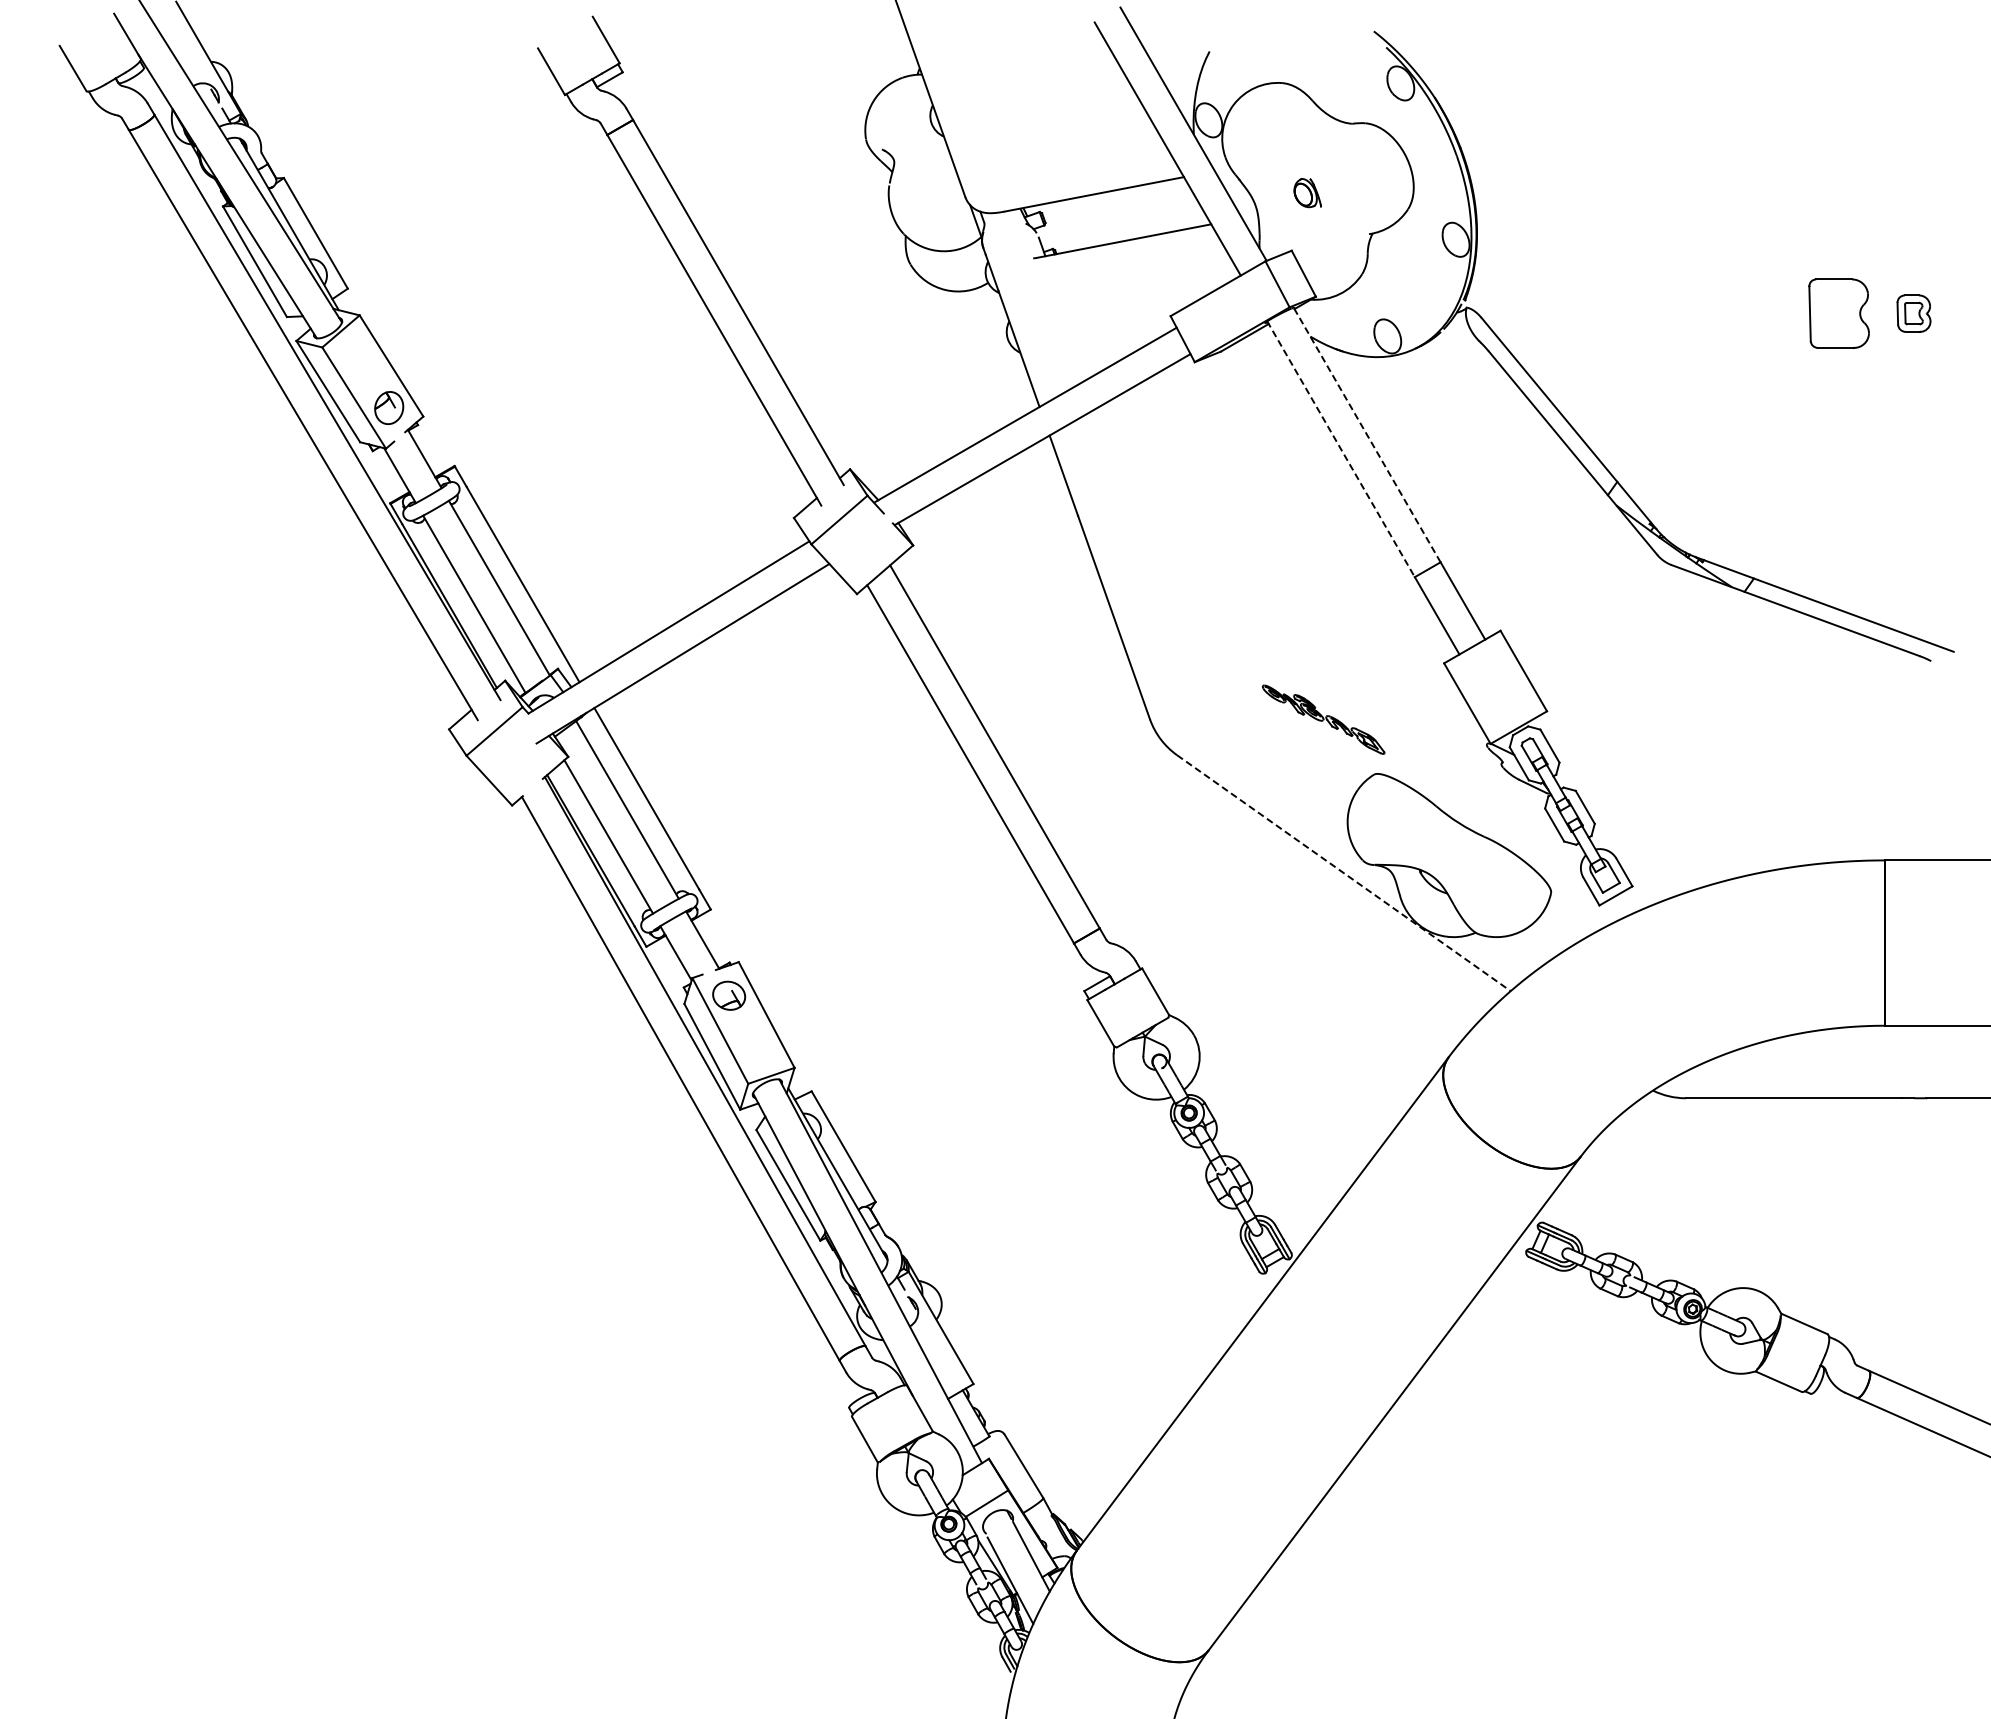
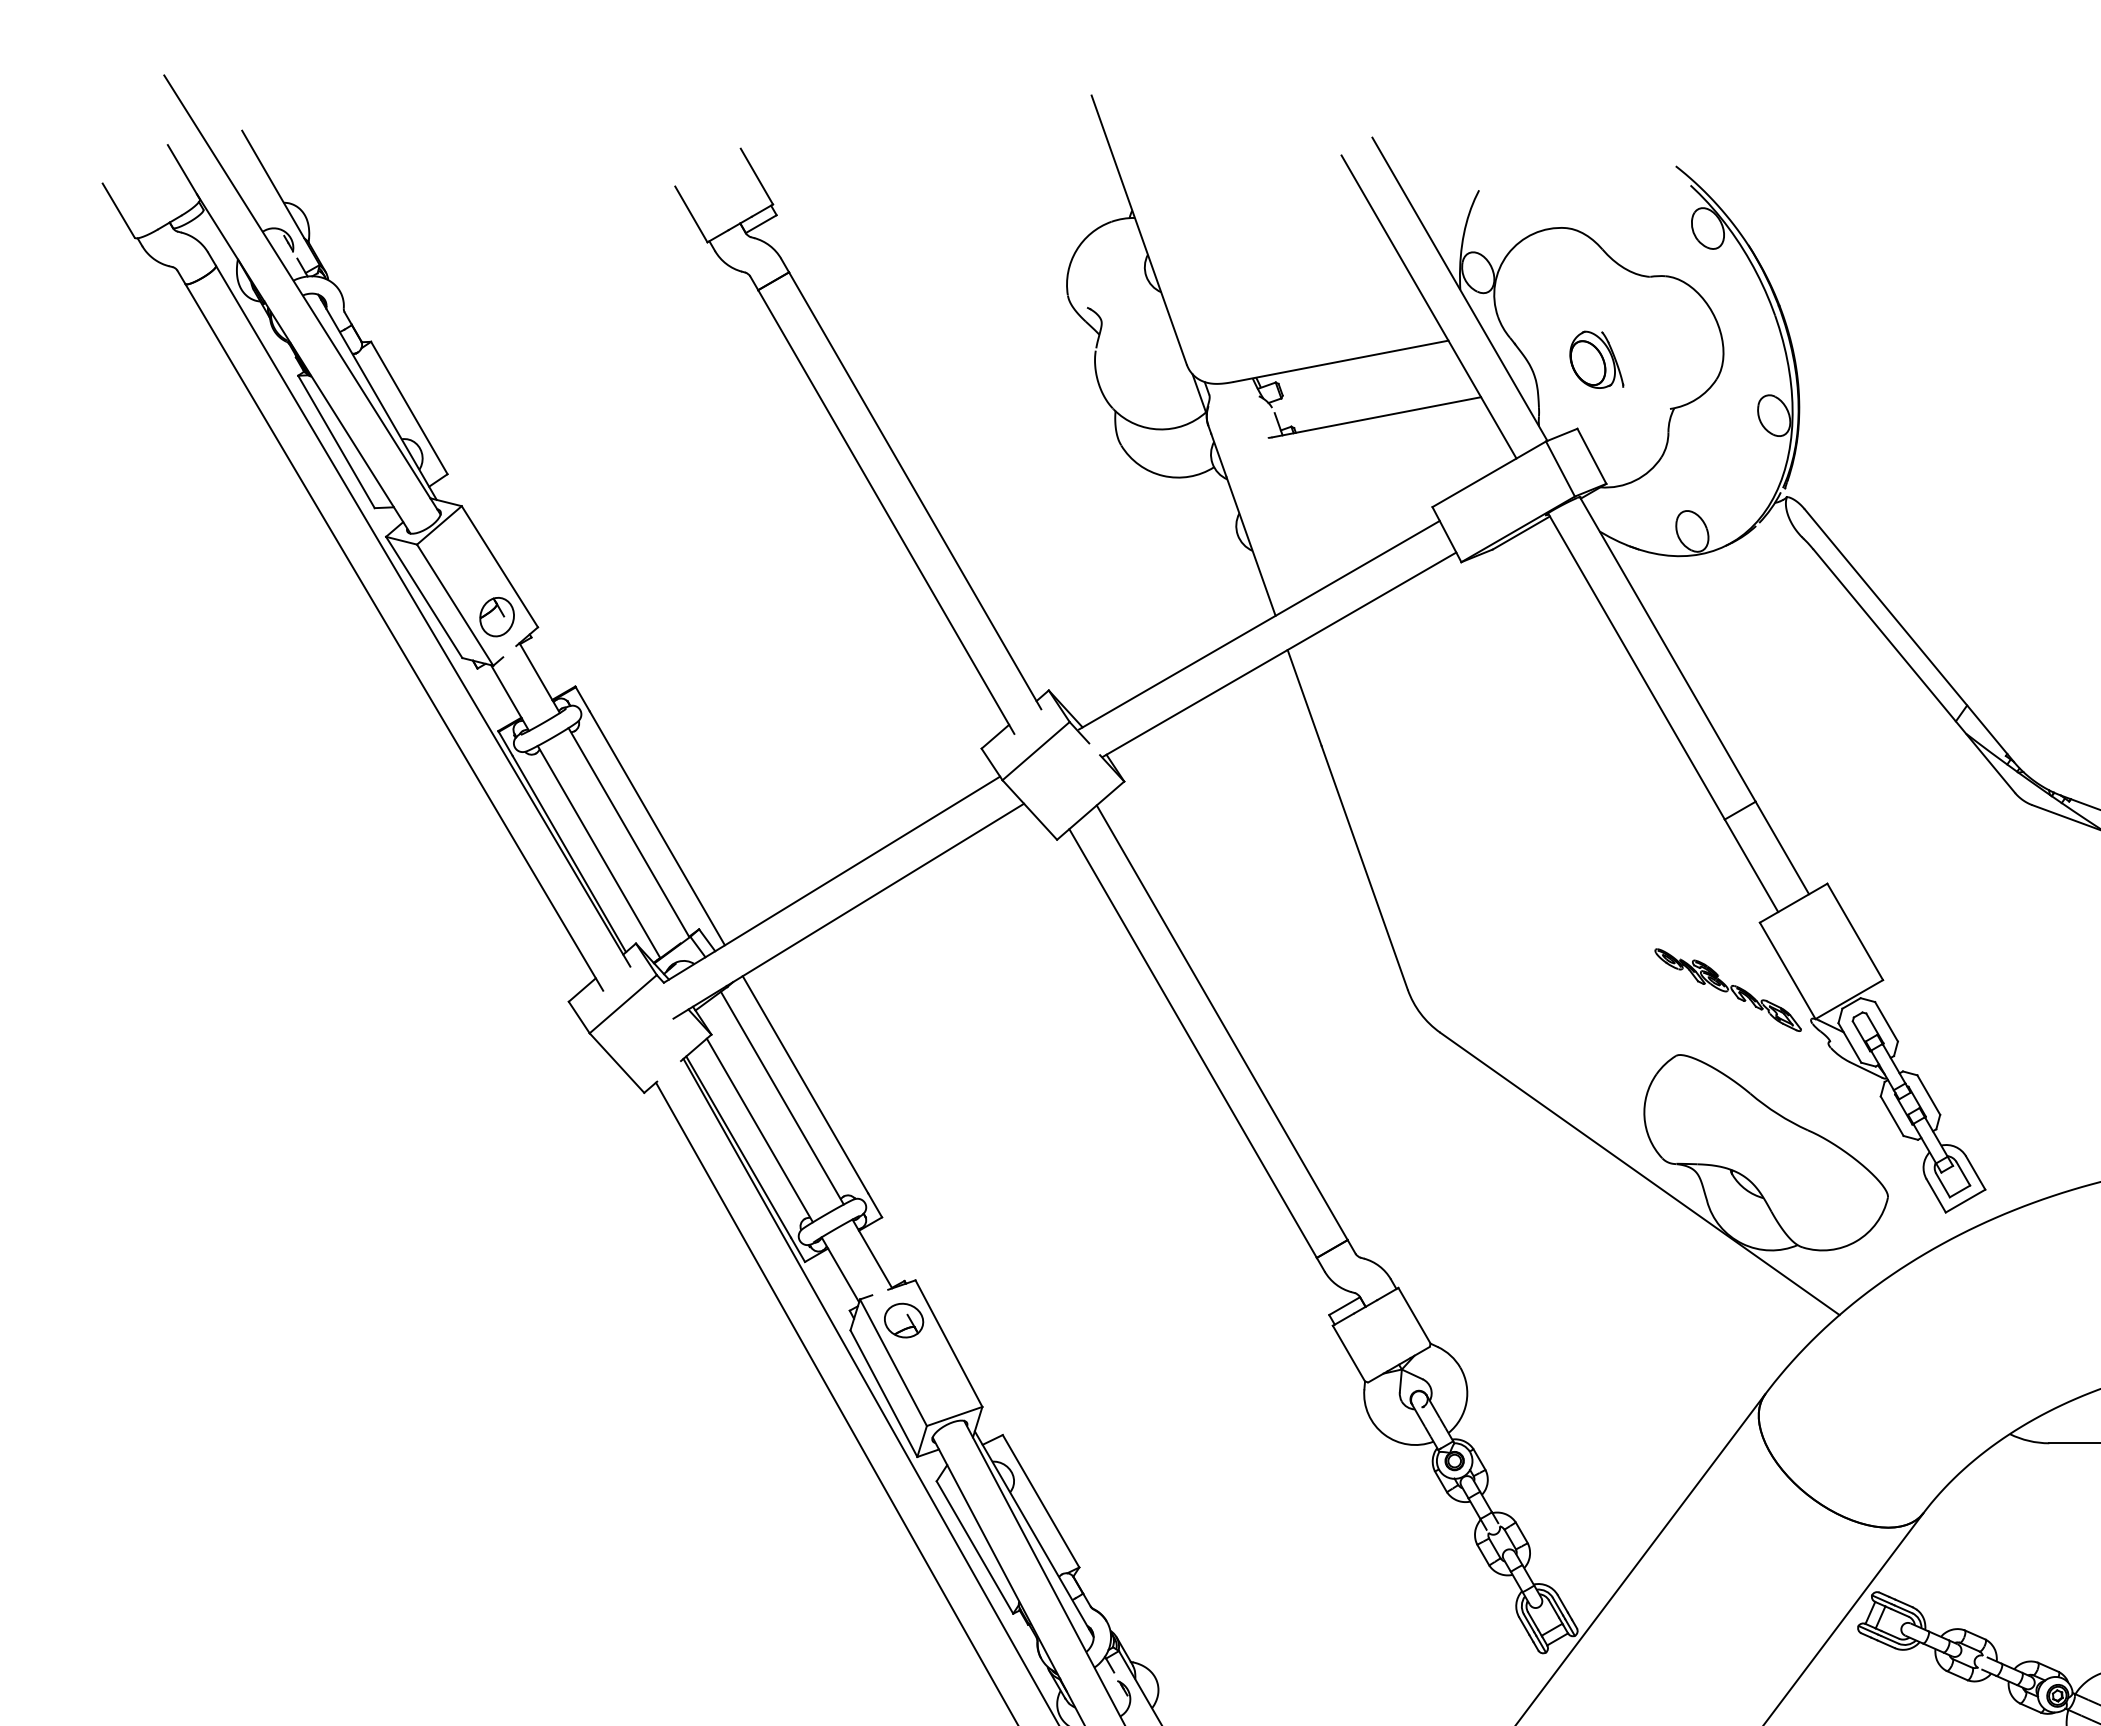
part: (1307, 192) -> (1596, 359), size x1.67
line: (1367, 435) -> (1668, 649), dashed -> solid
line: (1341, 449) -> (1637, 666), dashed -> solid
part: (1323, 719) -> (1727, 989), moved
line: (1344, 873) -> (1640, 1174), dashed -> solid

